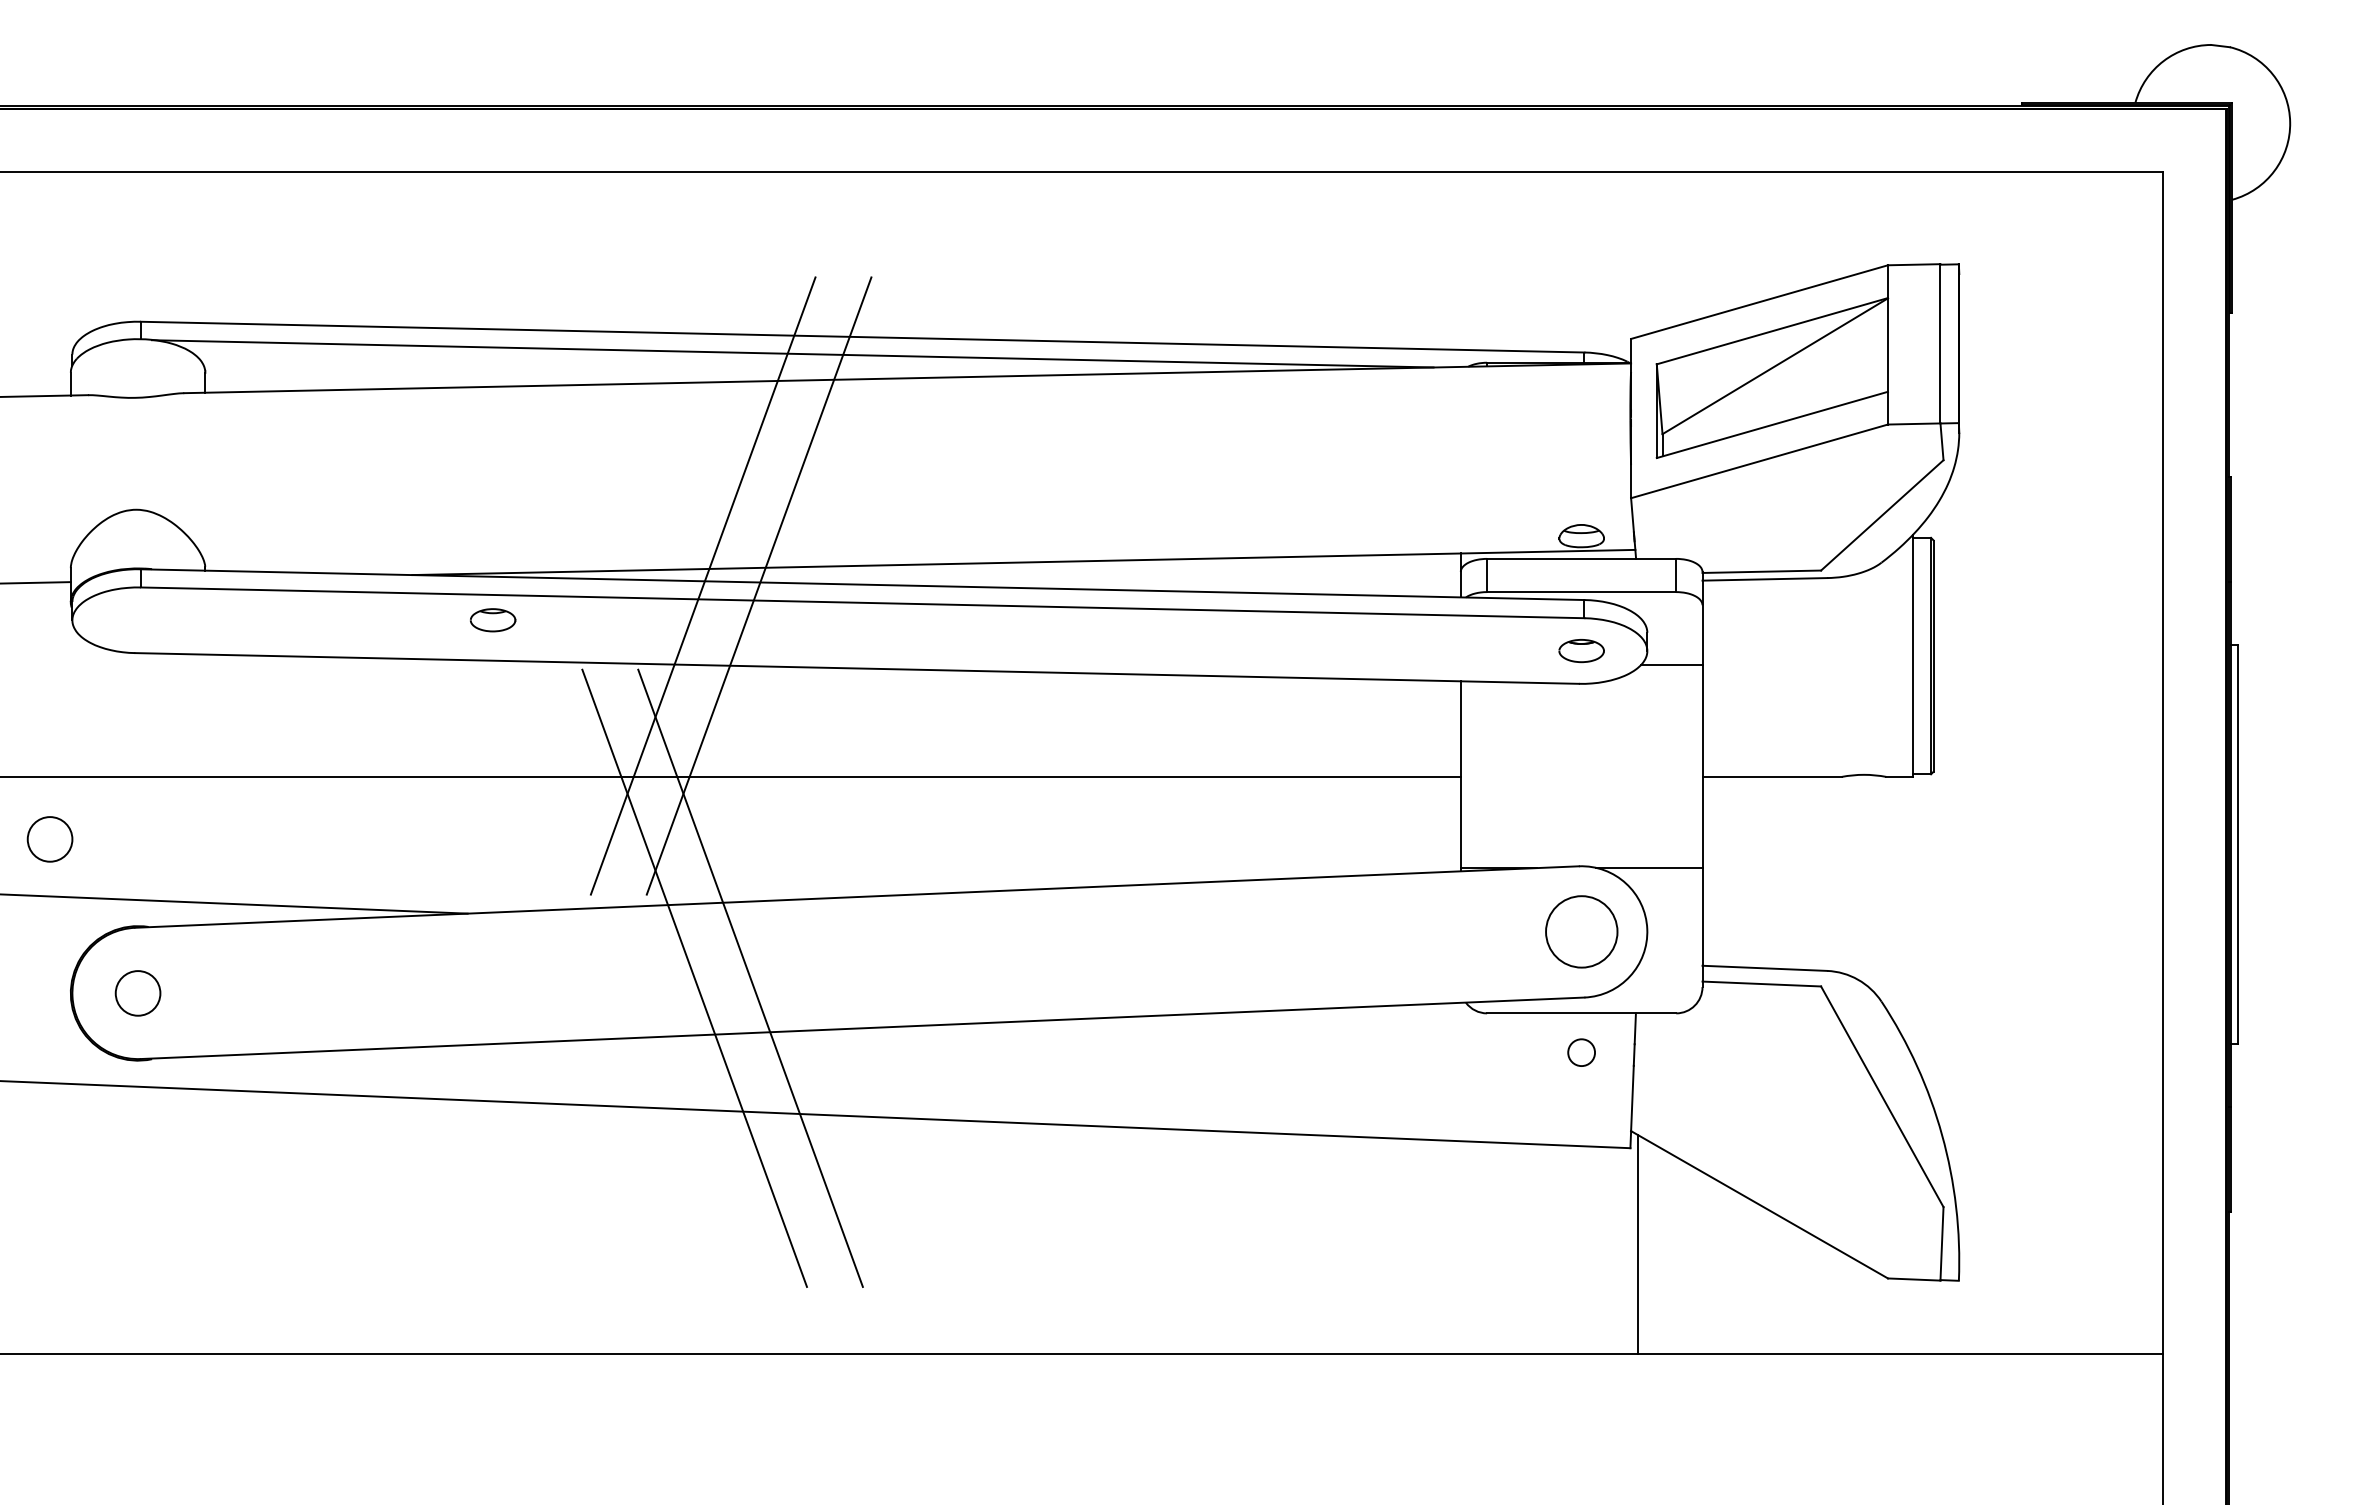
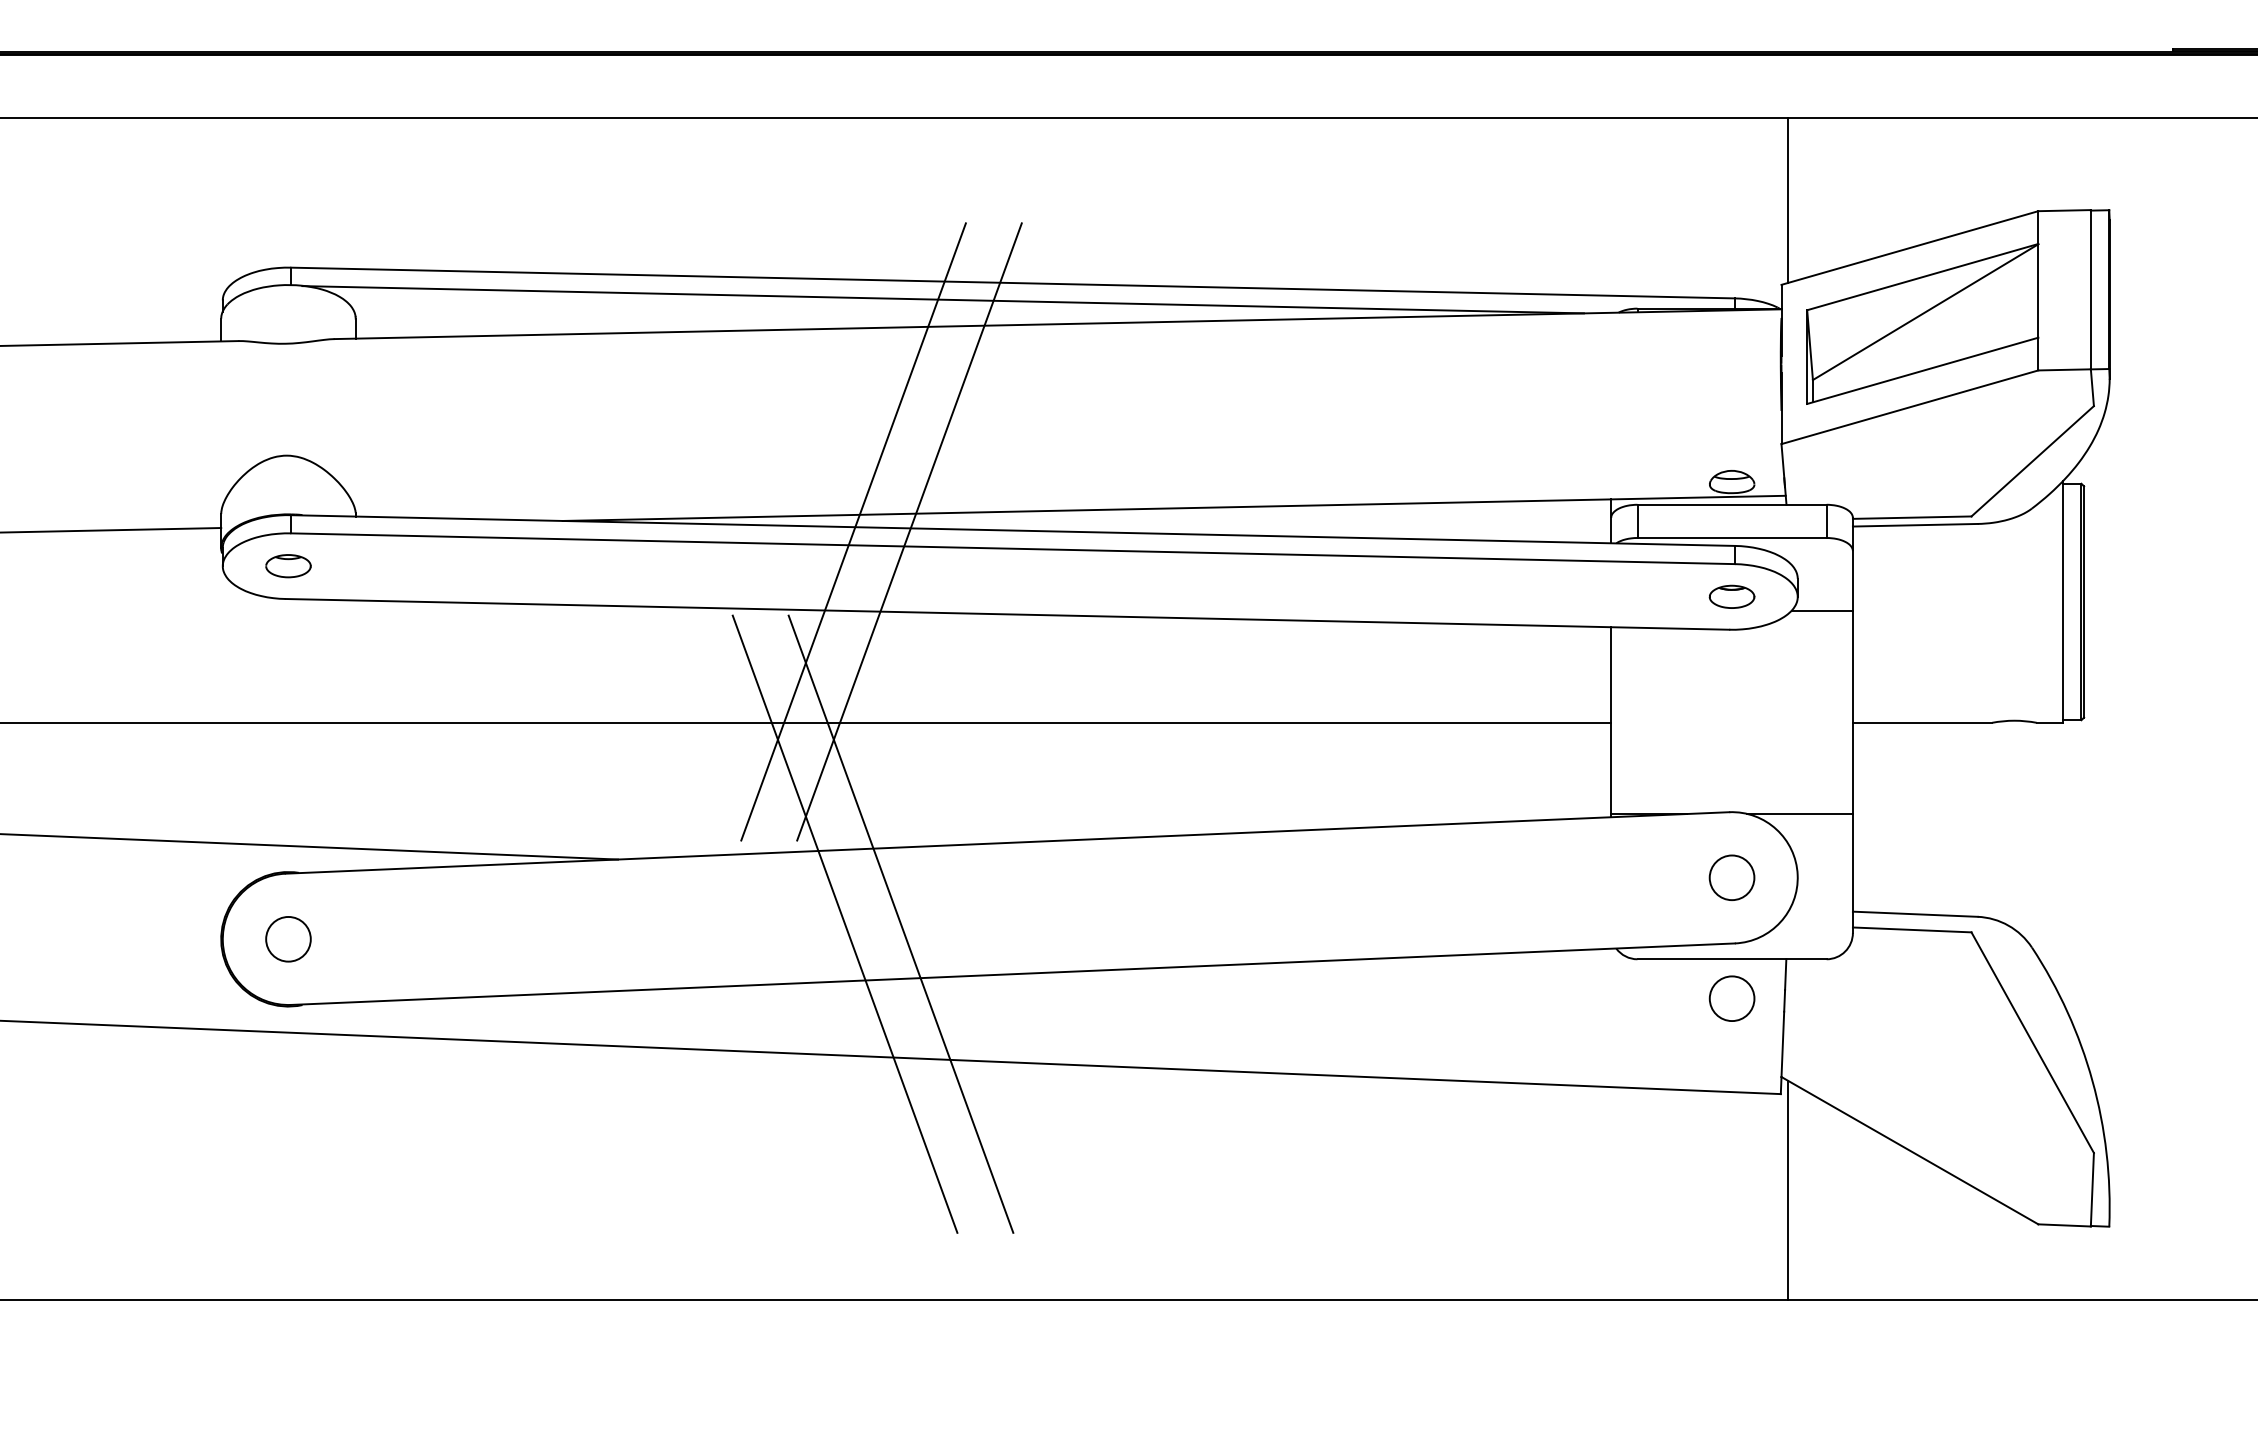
line: (1637, 254) -> (1787, 200), added
part: (493, 620) -> (288, 566), moved
circle: (49, 839) -> (199, 785), removed
circle: (1581, 931) -> (1731, 877), size x0.62
circle: (1581, 1052) -> (1731, 998), size x1.67

